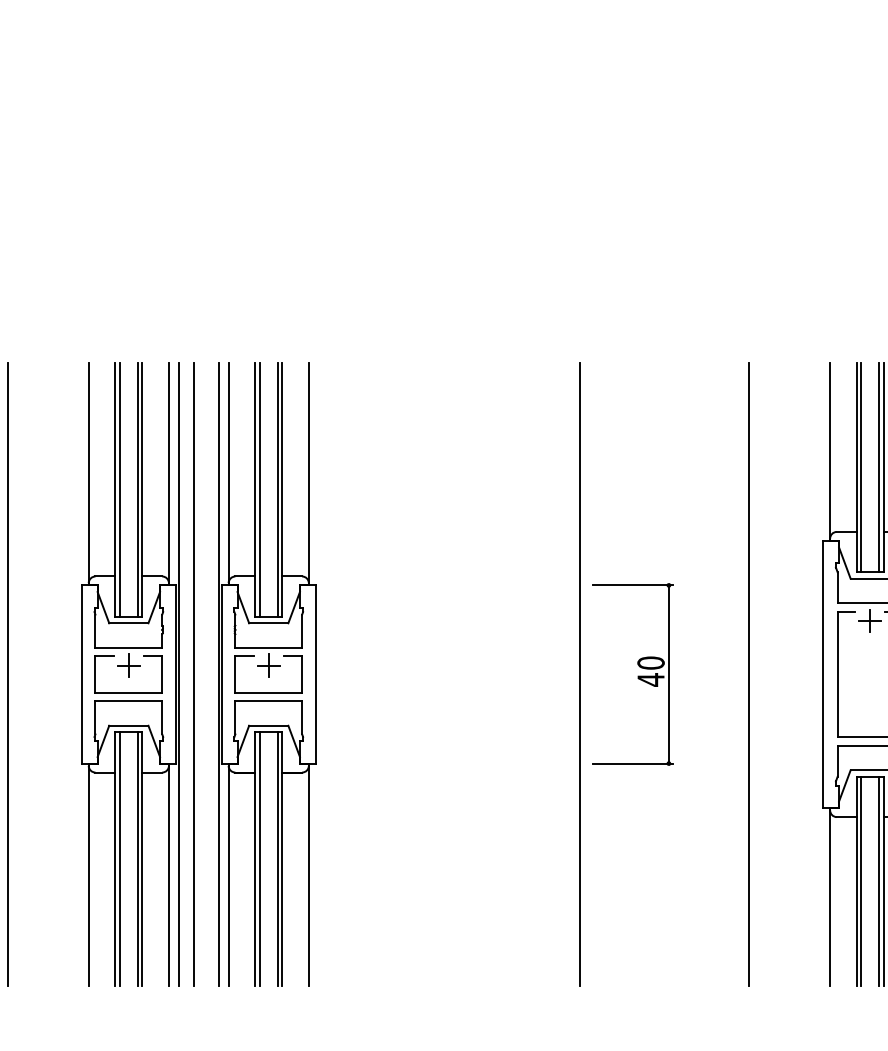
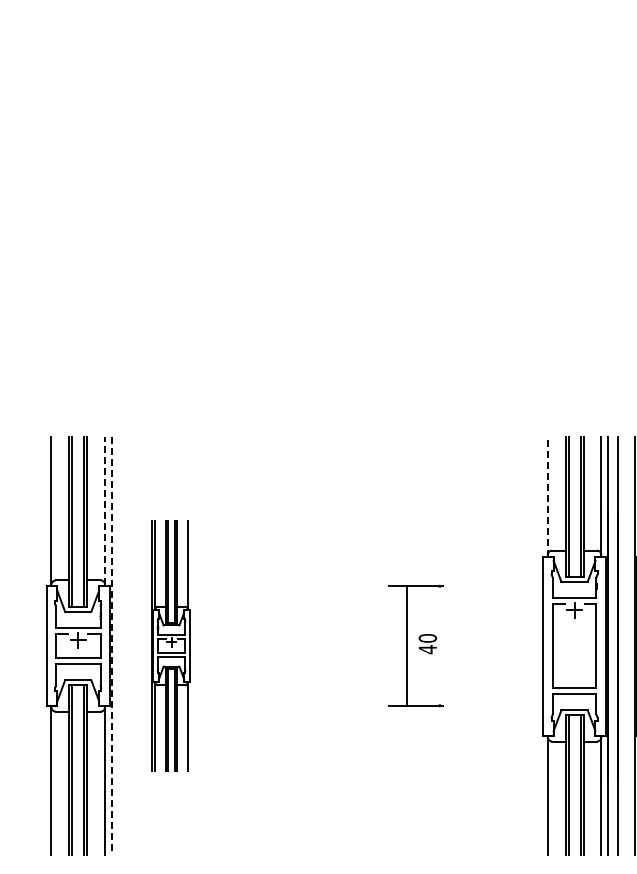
line: (829, 451) -> (547, 496), solid -> dashed
line: (169, 473) -> (105, 511), solid -> dashed
line: (194, 673) -> (122, 645), removed
part: (266, 673) -> (170, 645), size x0.6
line: (580, 673) -> (380, 645), removed
line: (668, 673) -> (406, 645), moved
line: (749, 673) -> (493, 645), removed
line: (178, 675) -> (111, 646), solid -> dashed

